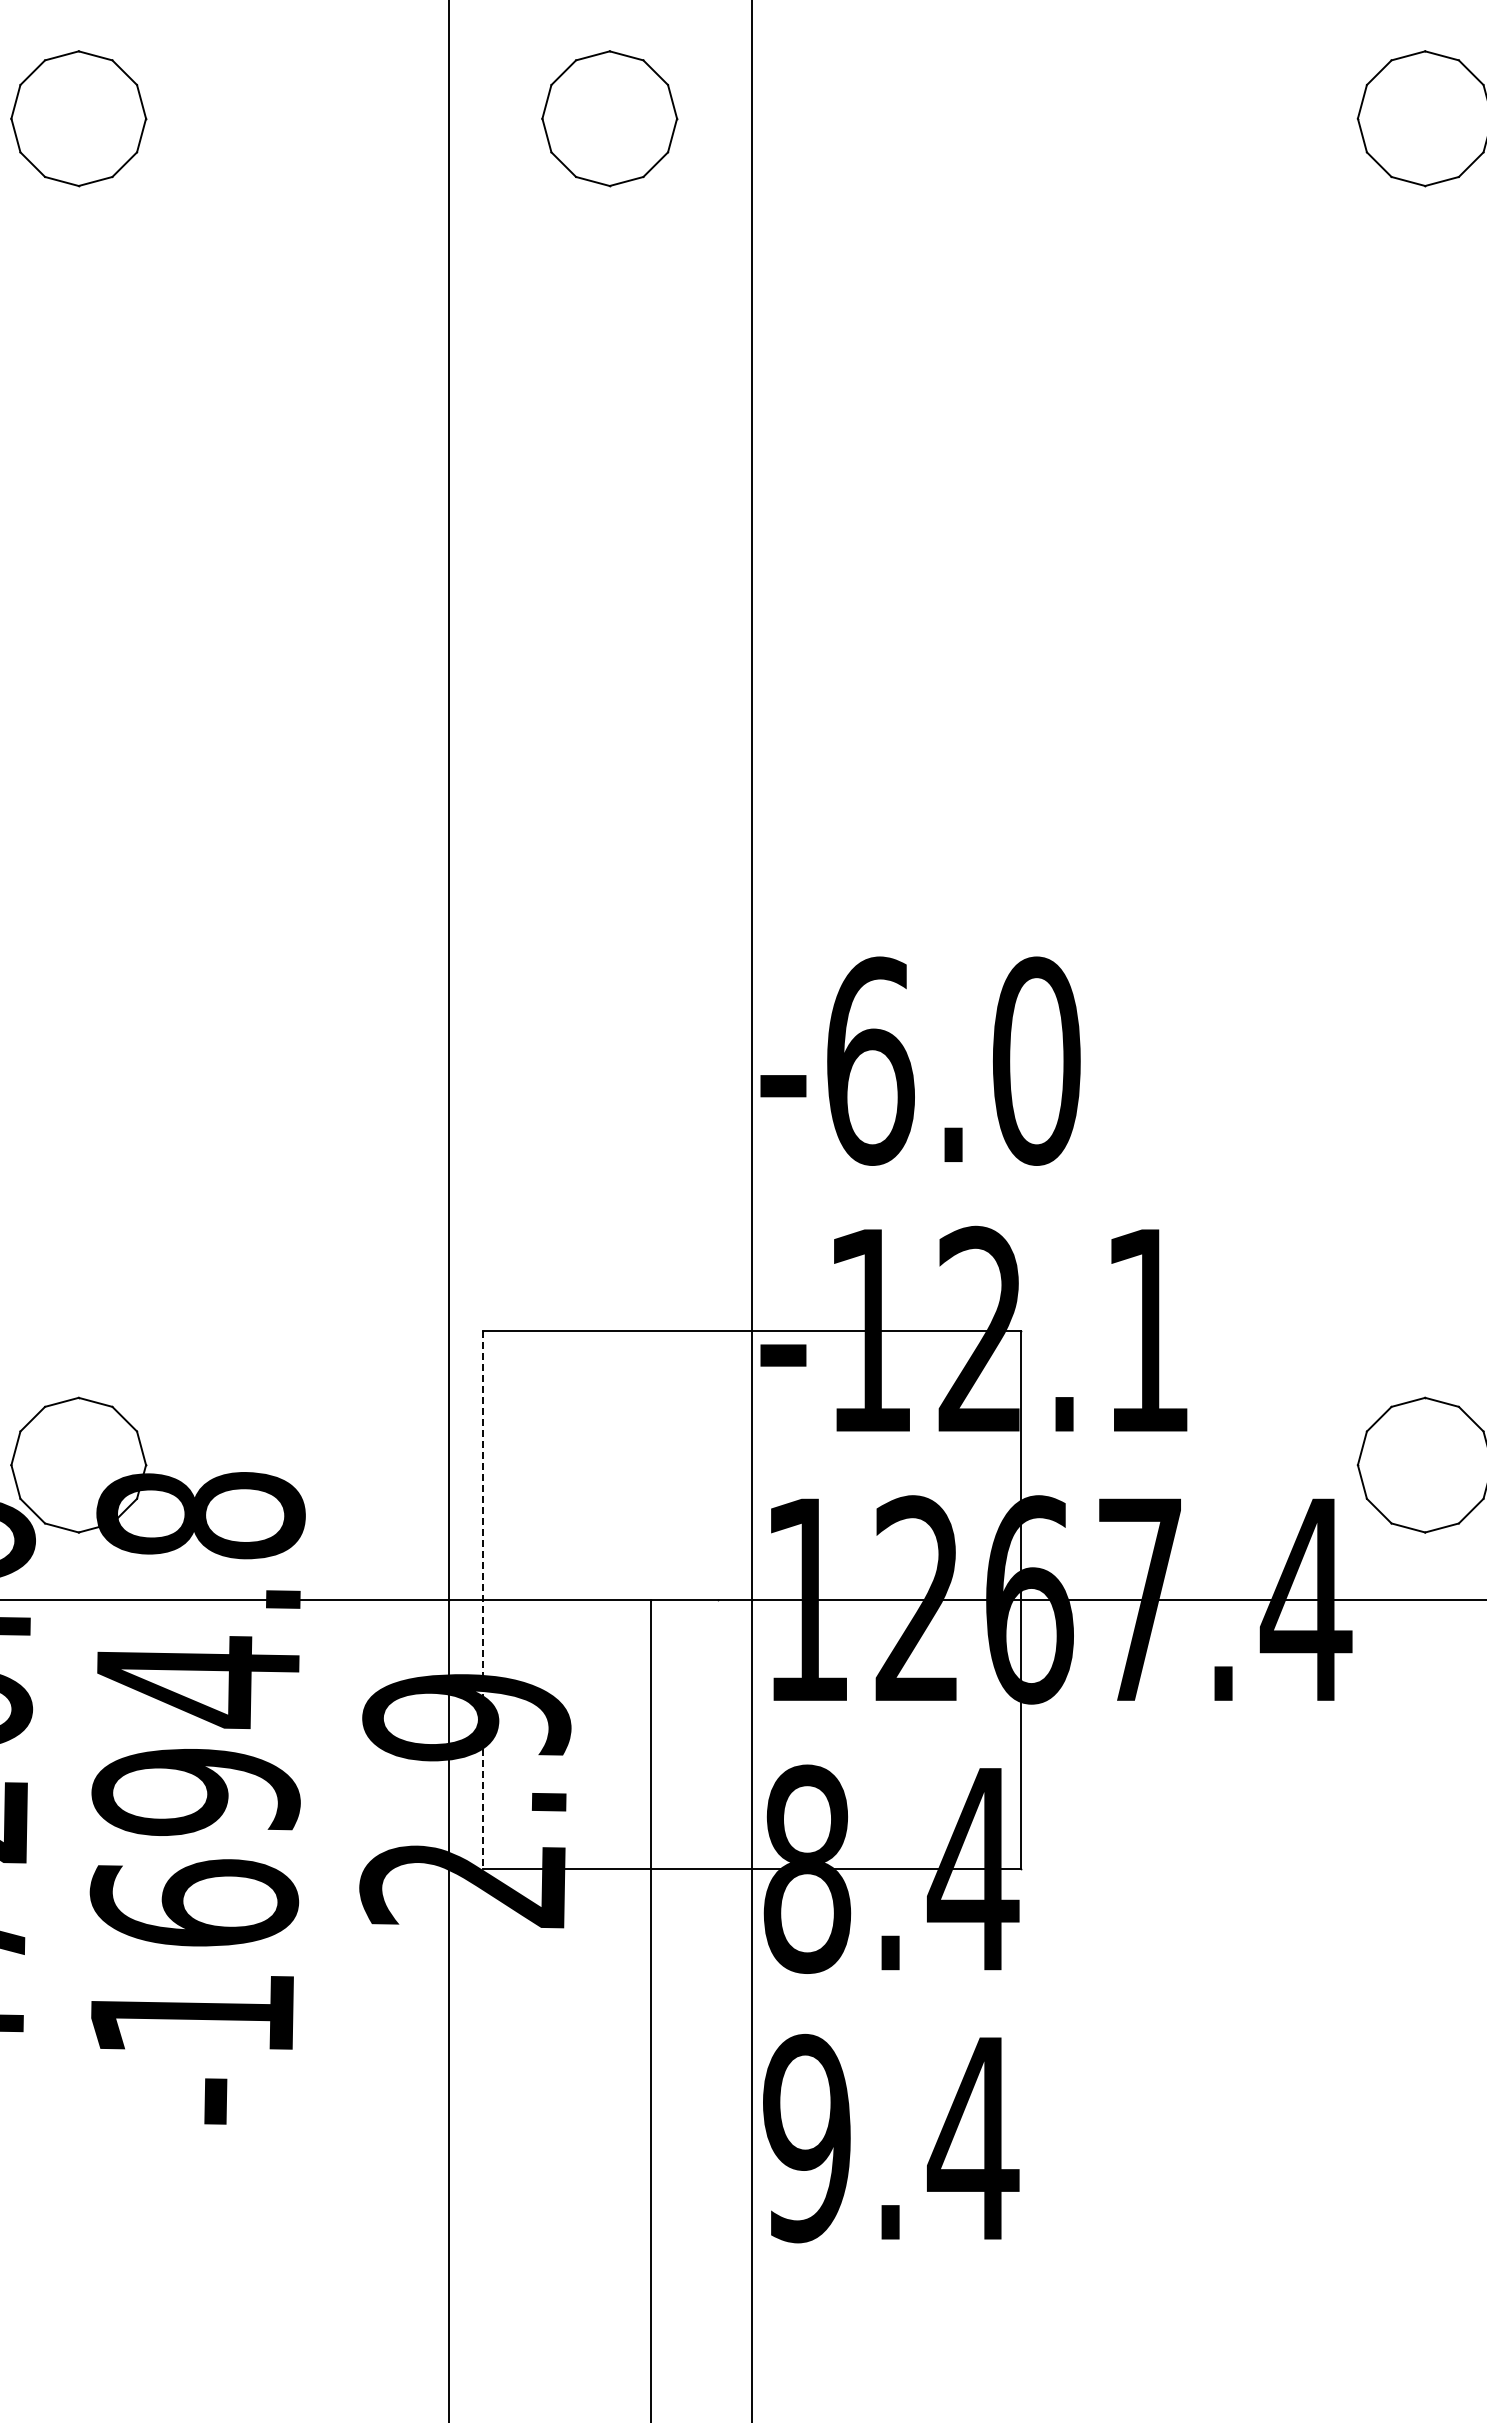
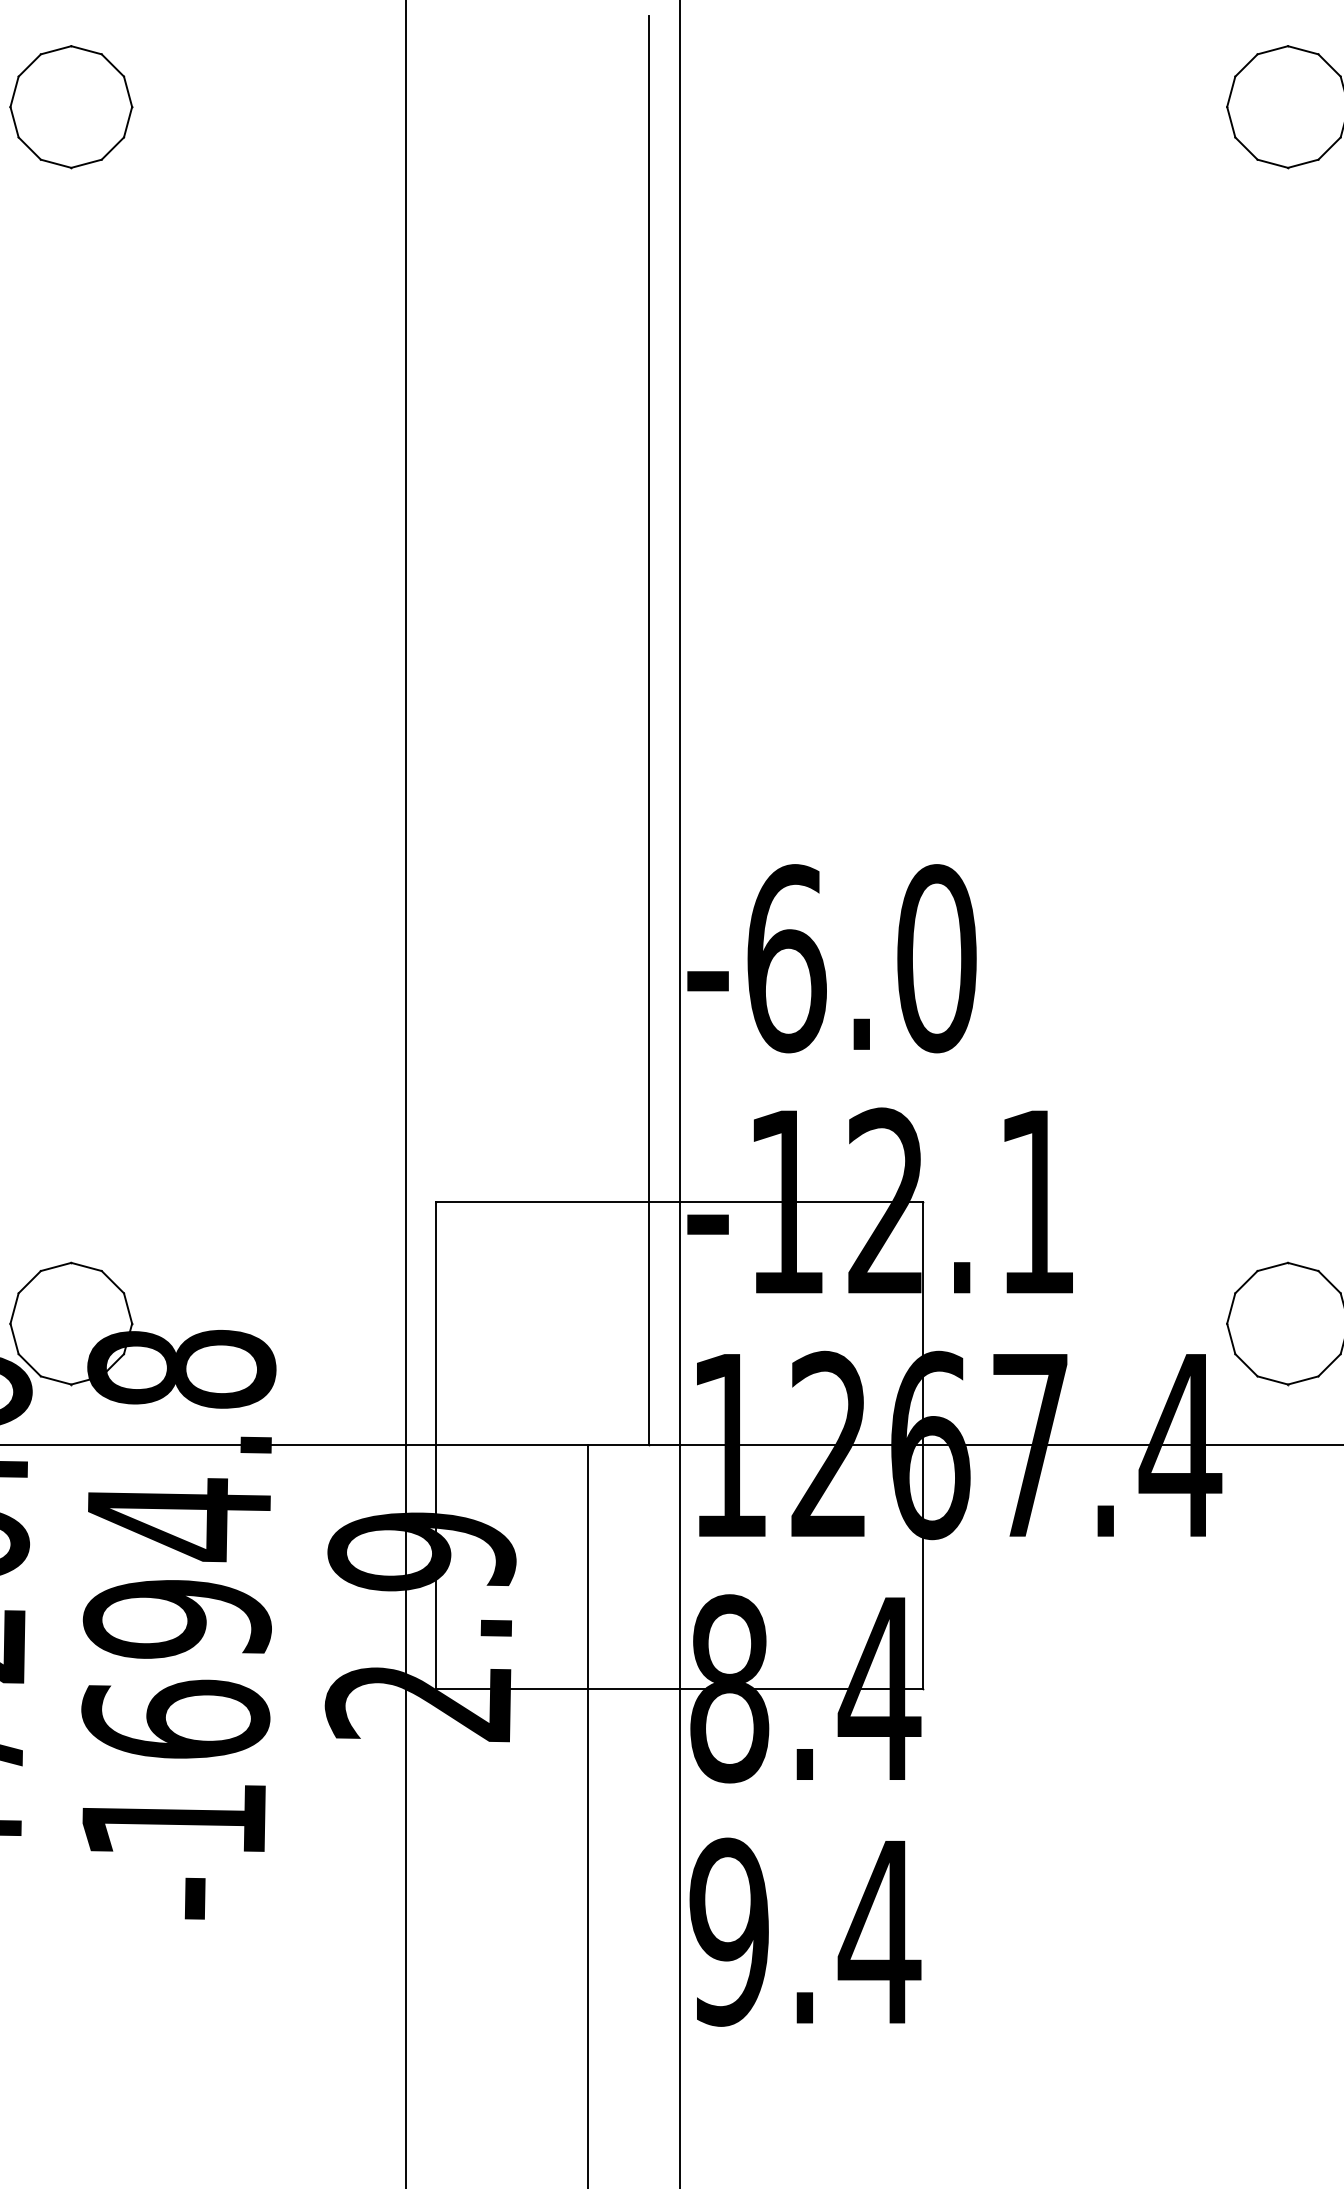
part: (609, 118) -> (550, 106), removed
line: (718, 808) -> (649, 730), added
line: (482, 1600) -> (436, 1446), dashed -> solid

